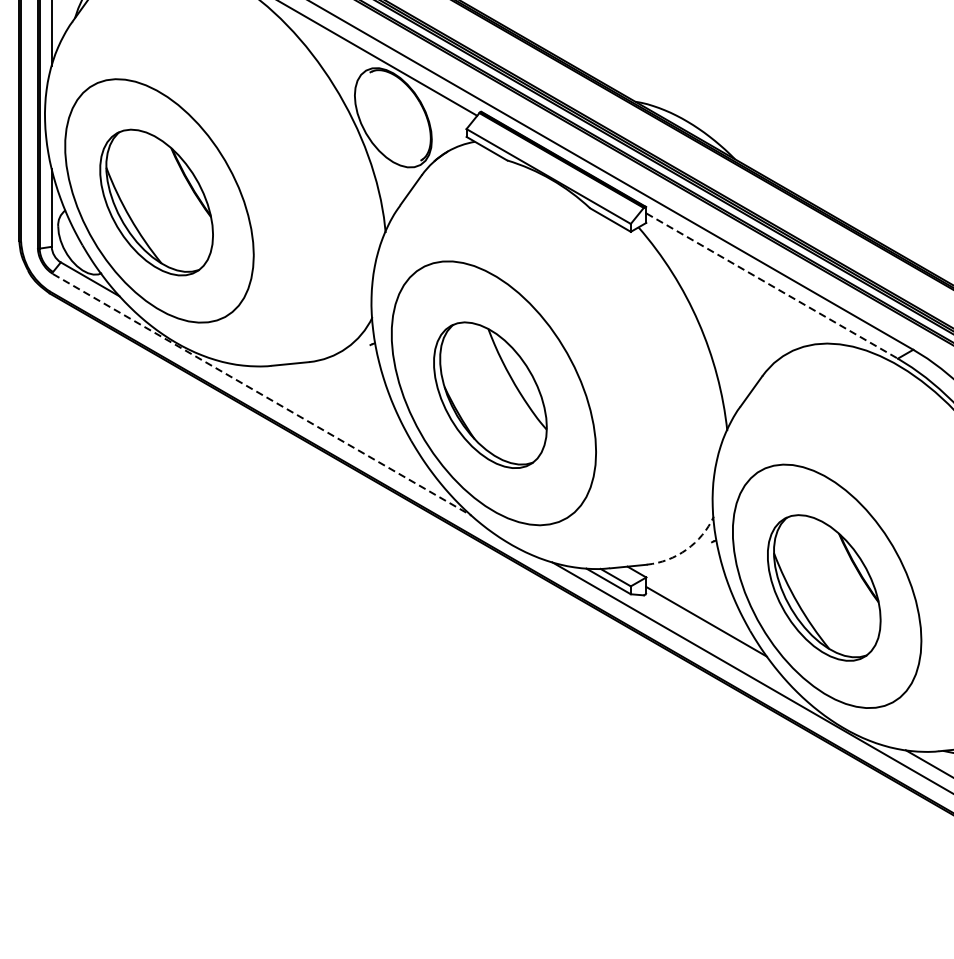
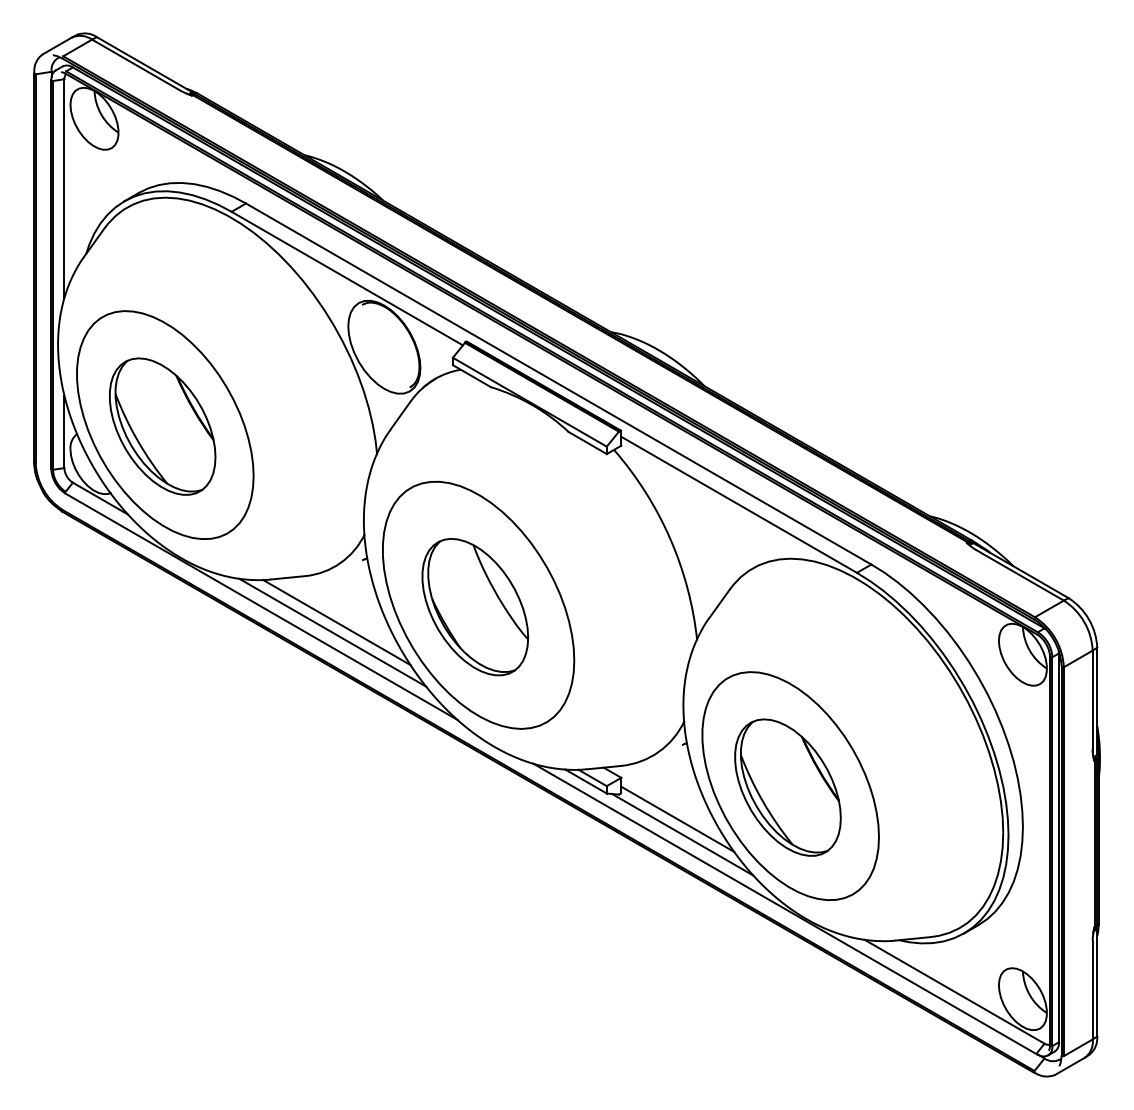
line: (772, 286) -> (739, 505), dashed -> solid
line: (262, 395) -> (261, 607), dashed -> solid
line: (342, 411) -> (336, 622), added
line: (337, 422) -> (332, 632), added
arc: (687, 549) -> (659, 751), dashed -> solid
line: (711, 637) -> (682, 834), added

